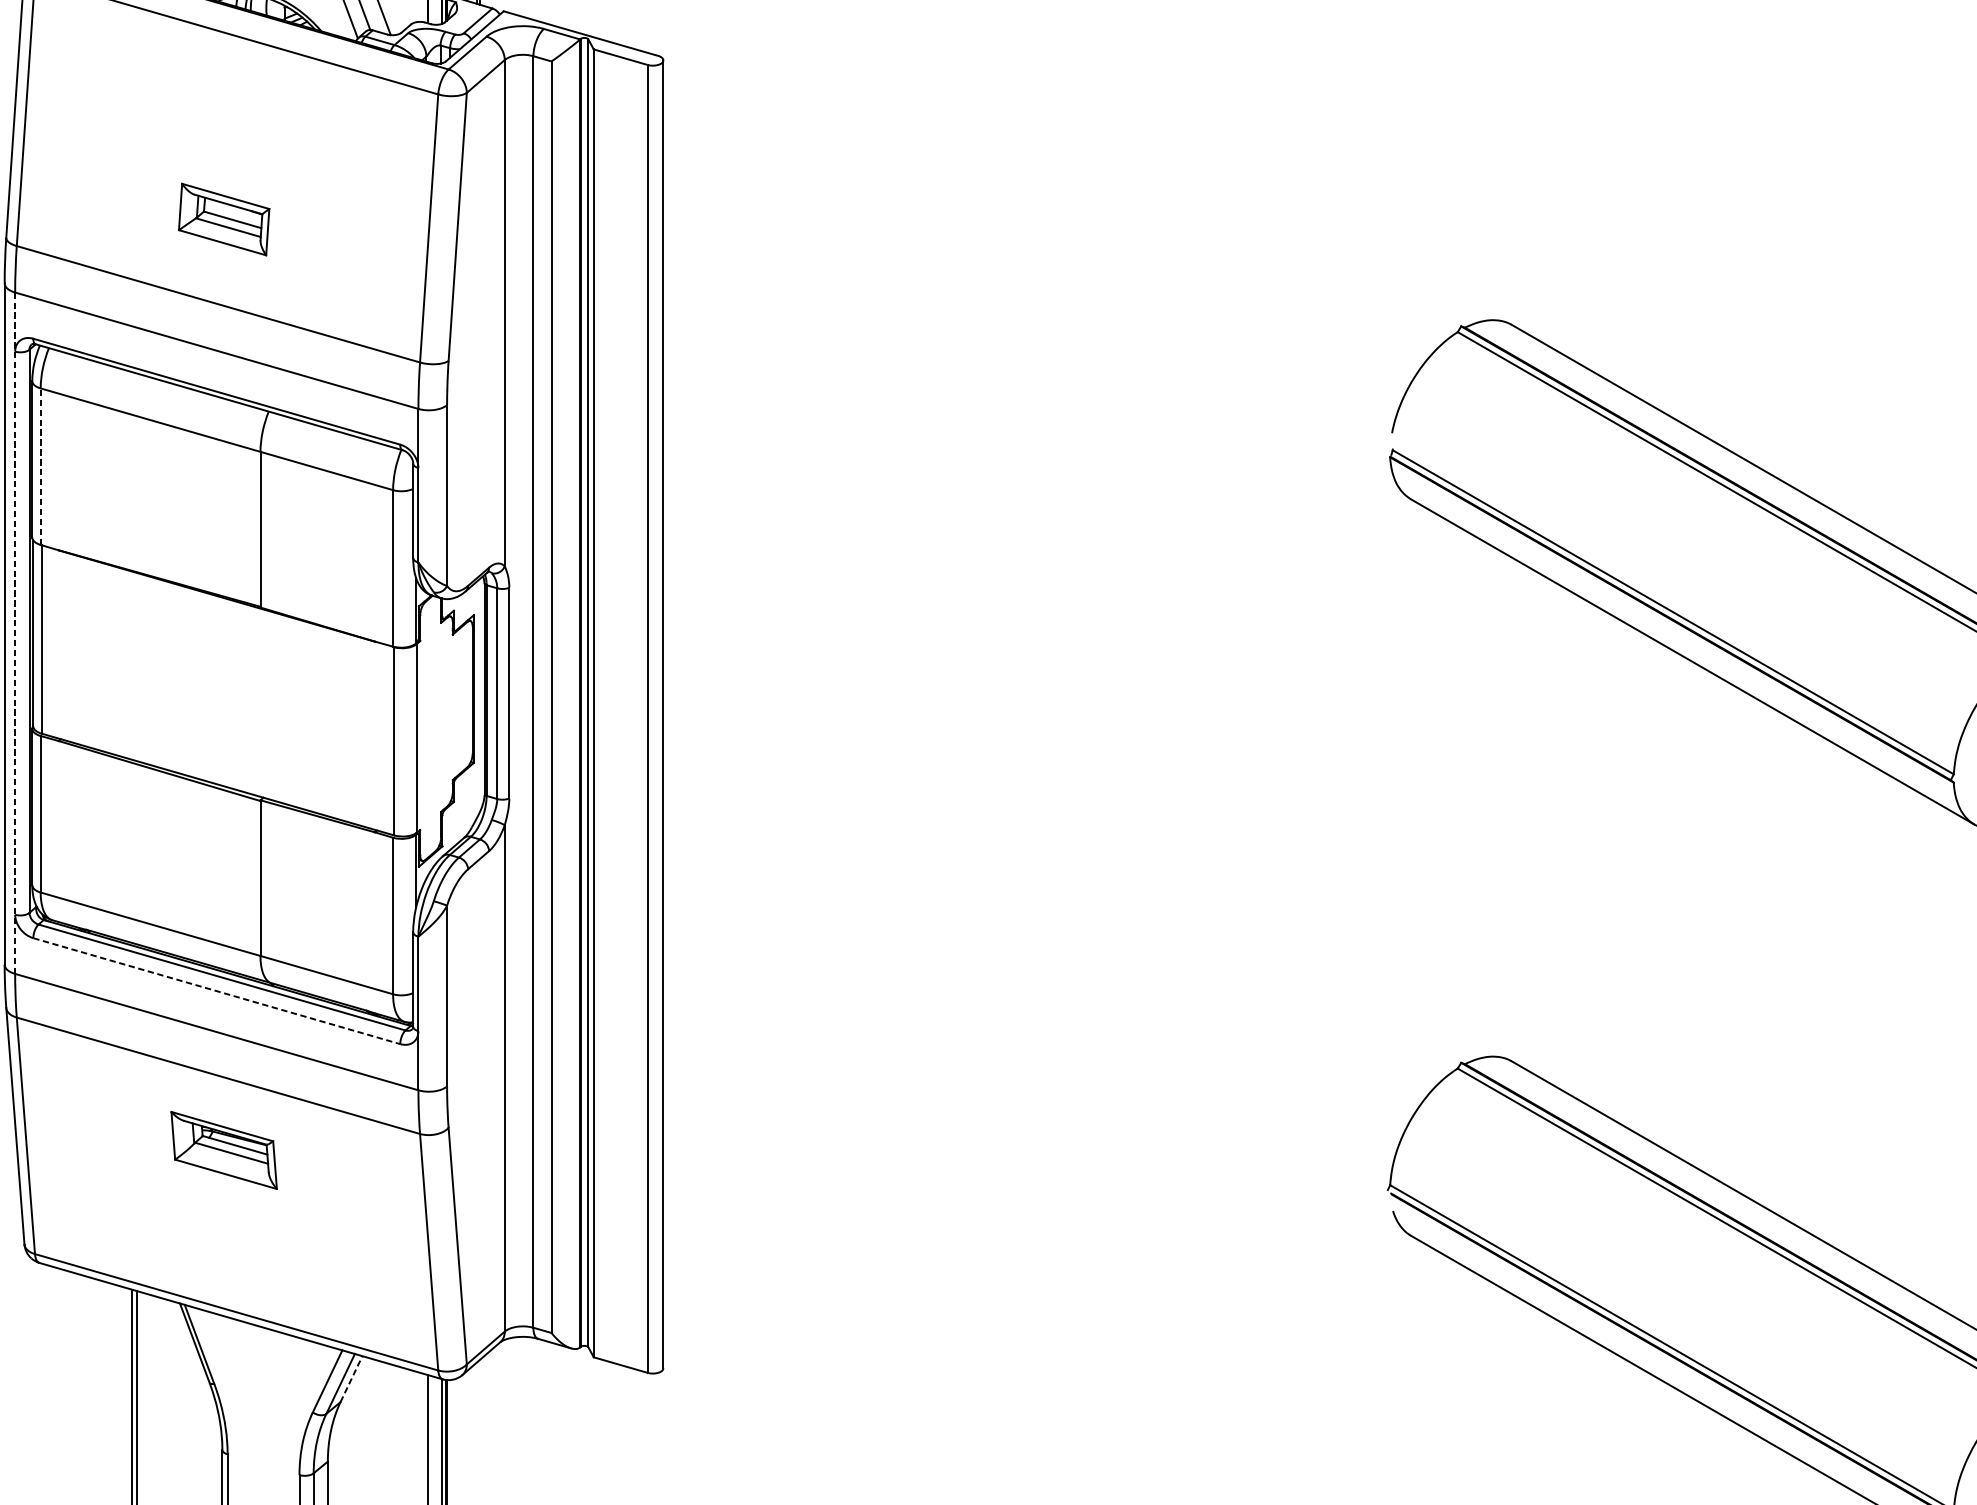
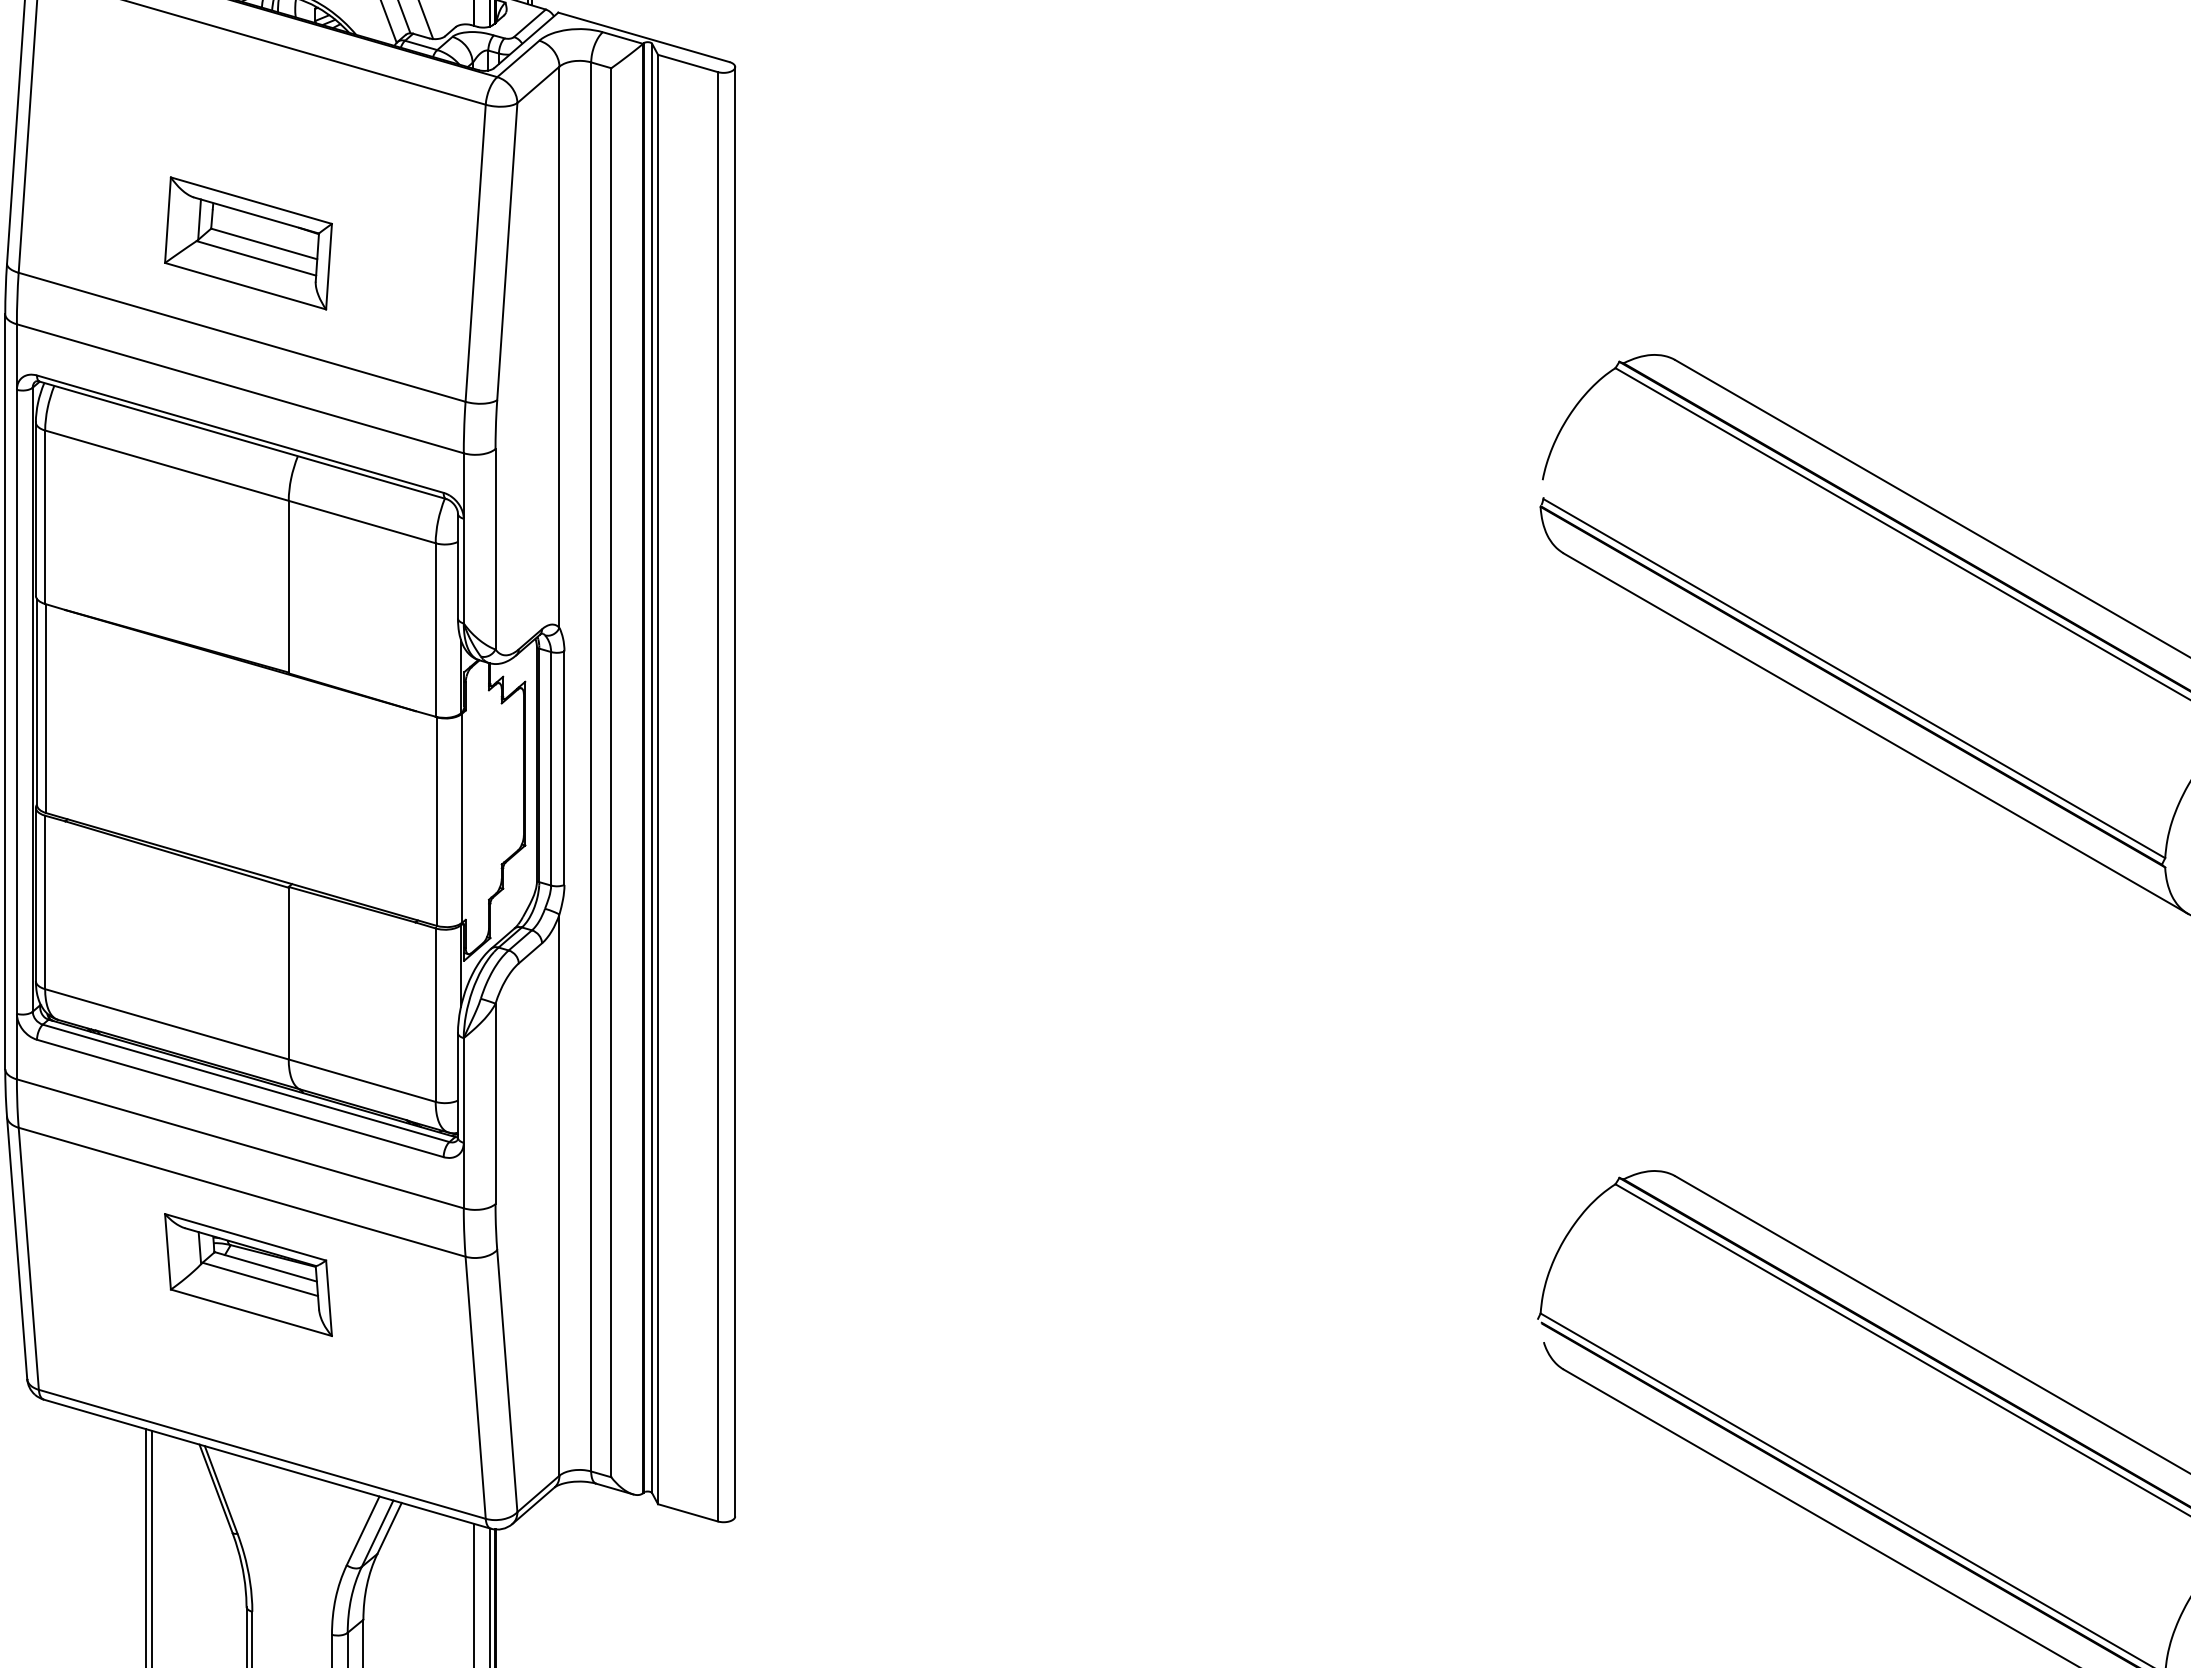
part: (224, 219) -> (248, 243), size x1.67
line: (40, 466) -> (45, 517), dashed -> solid
line: (14, 632) -> (16, 701), dashed -> solid
line: (216, 991) -> (240, 1098), dashed -> solid
part: (224, 1150) -> (248, 1274), size x1.43
line: (351, 1379) -> (389, 1528), dashed -> solid

